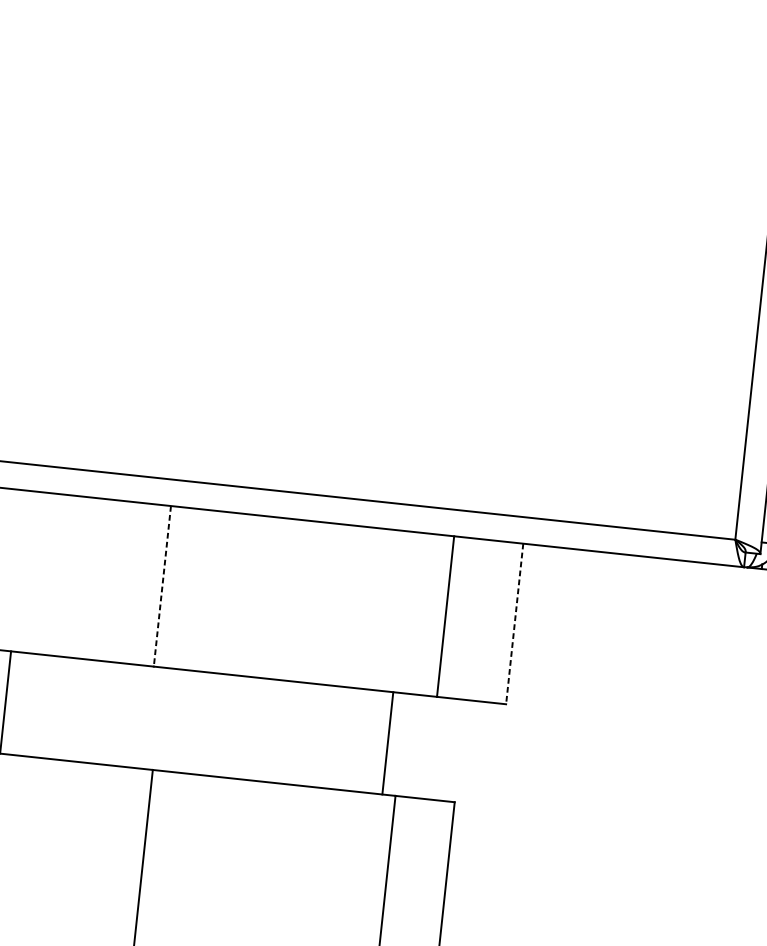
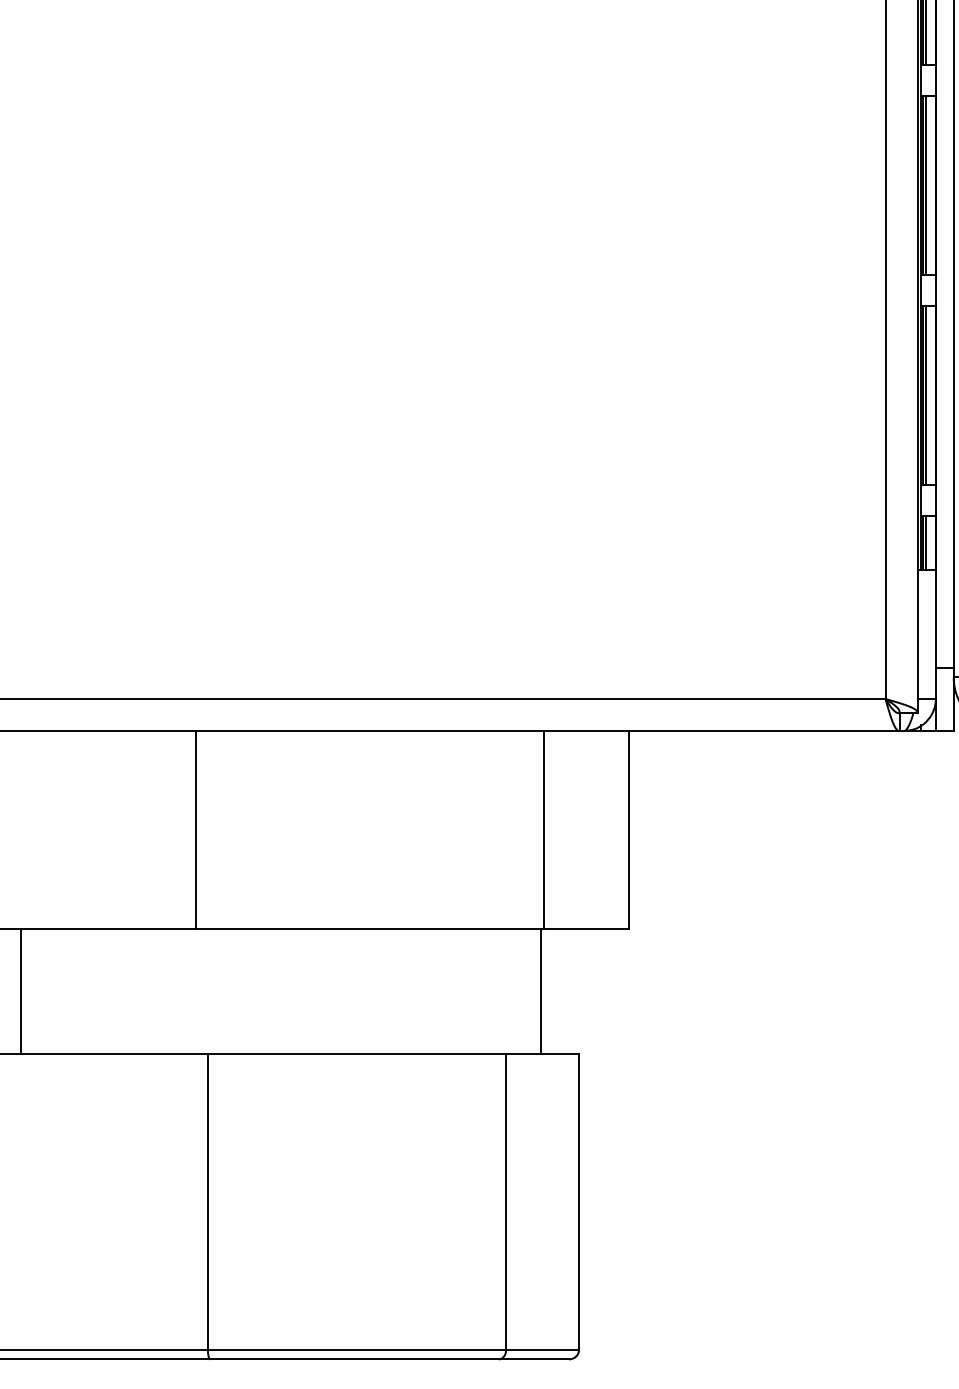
line: (162, 586) -> (195, 830), dashed -> solid
line: (514, 624) -> (628, 830), dashed -> solid
line: (387, 743) -> (540, 991), moved

